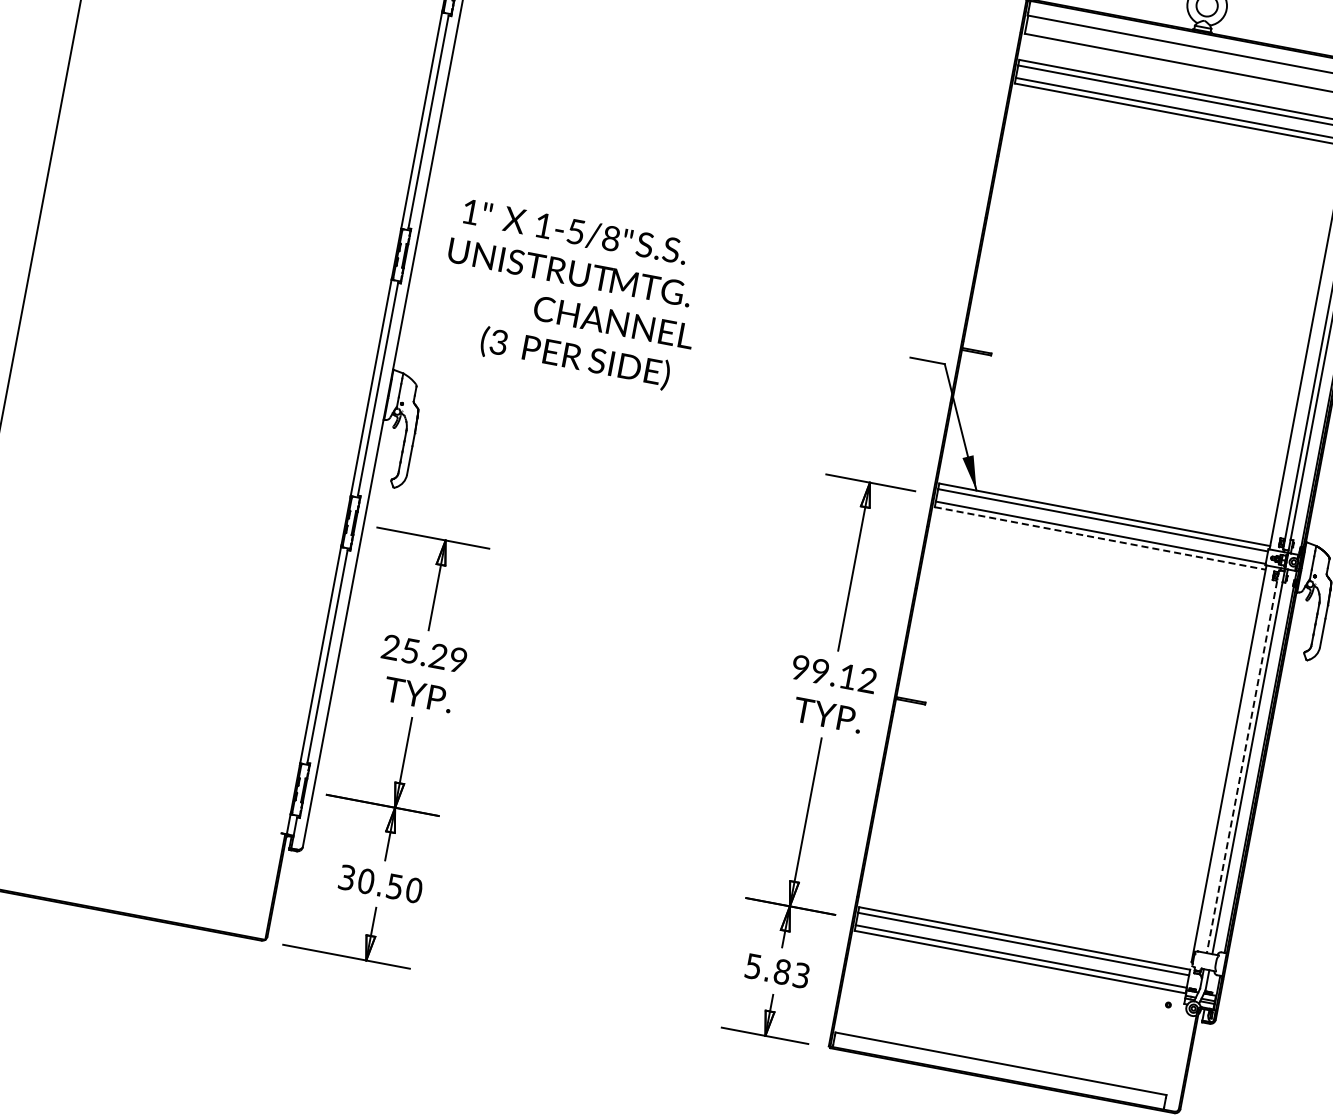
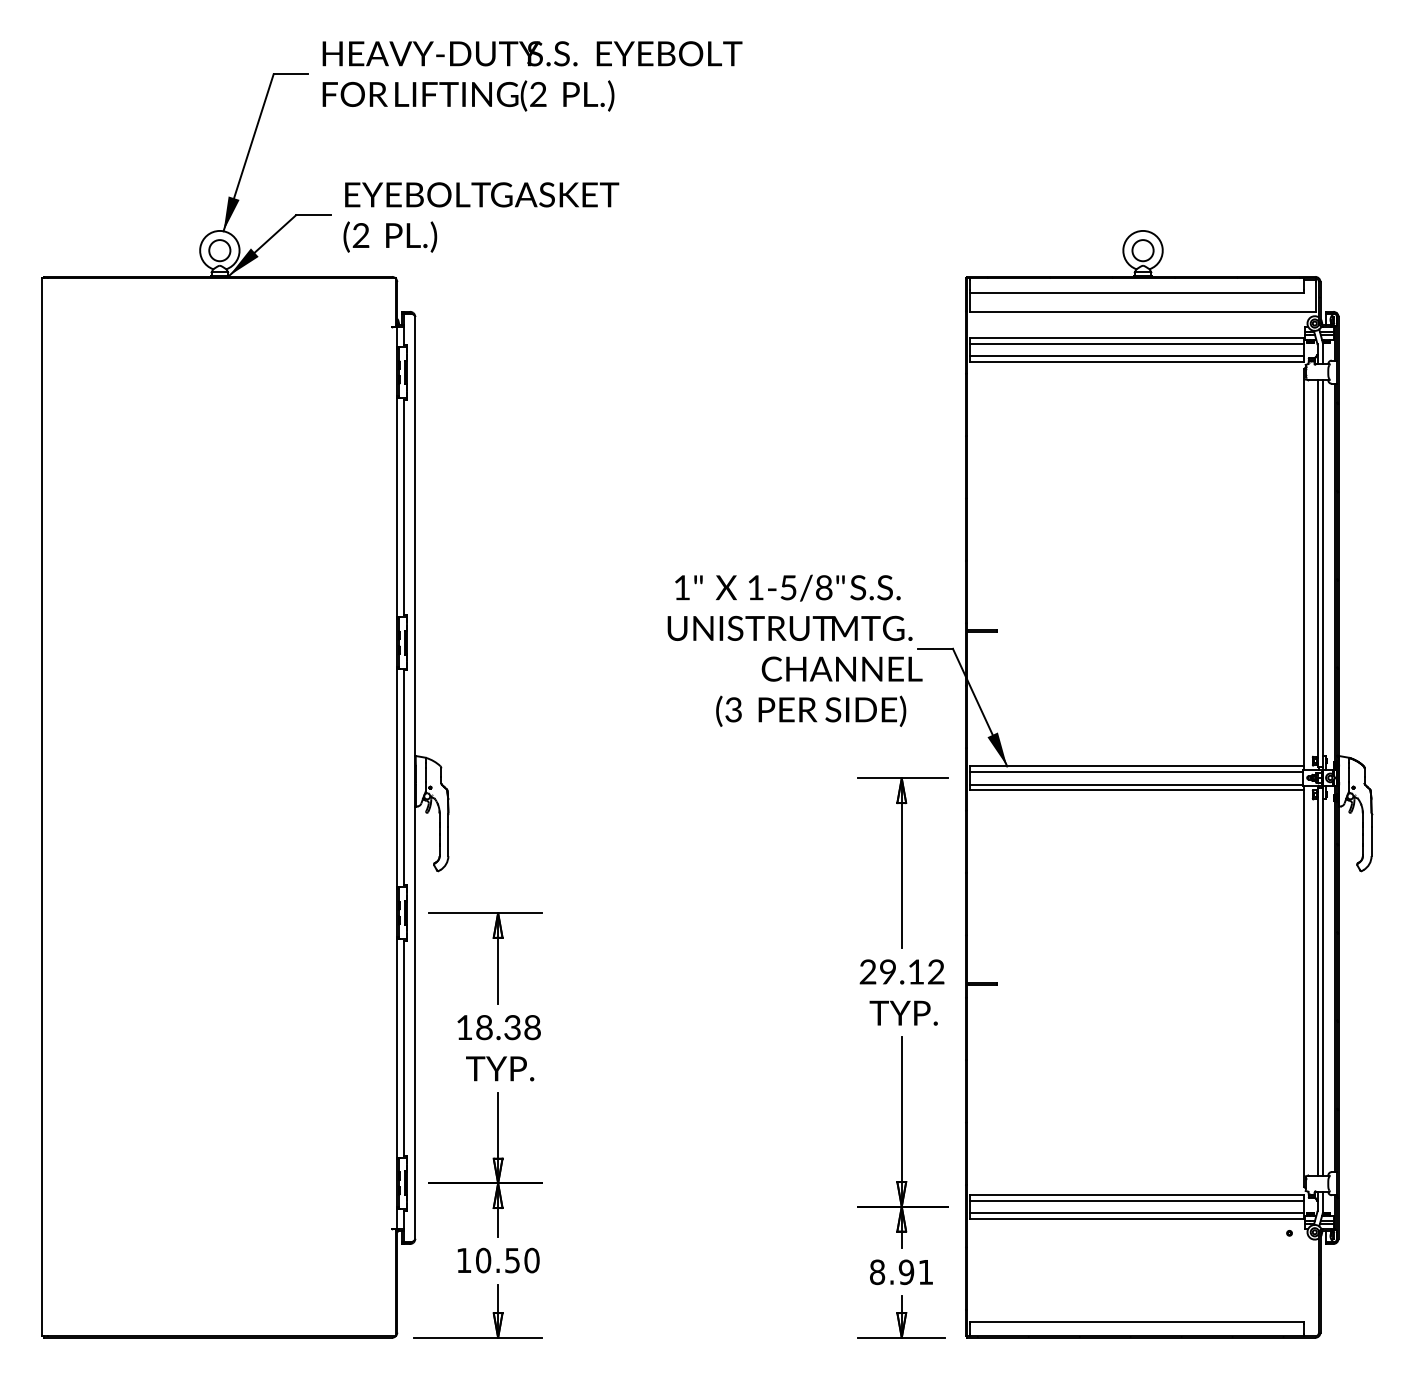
text: (570, 295) -> (794, 650), moved
line: (1100, 538) -> (1137, 790), dashed -> solid
text: (424, 653) -> (498, 1027), 25.29 -> 18.38
text: (799, 668) -> (867, 972), 99.12 -> 29.12
line: (1242, 762) -> (1317, 982), dashed -> solid
text: (346, 877) -> (463, 1260), 30.50 -> 10.50
text: (777, 971) -> (901, 1272), 5.83 -> 8.91

